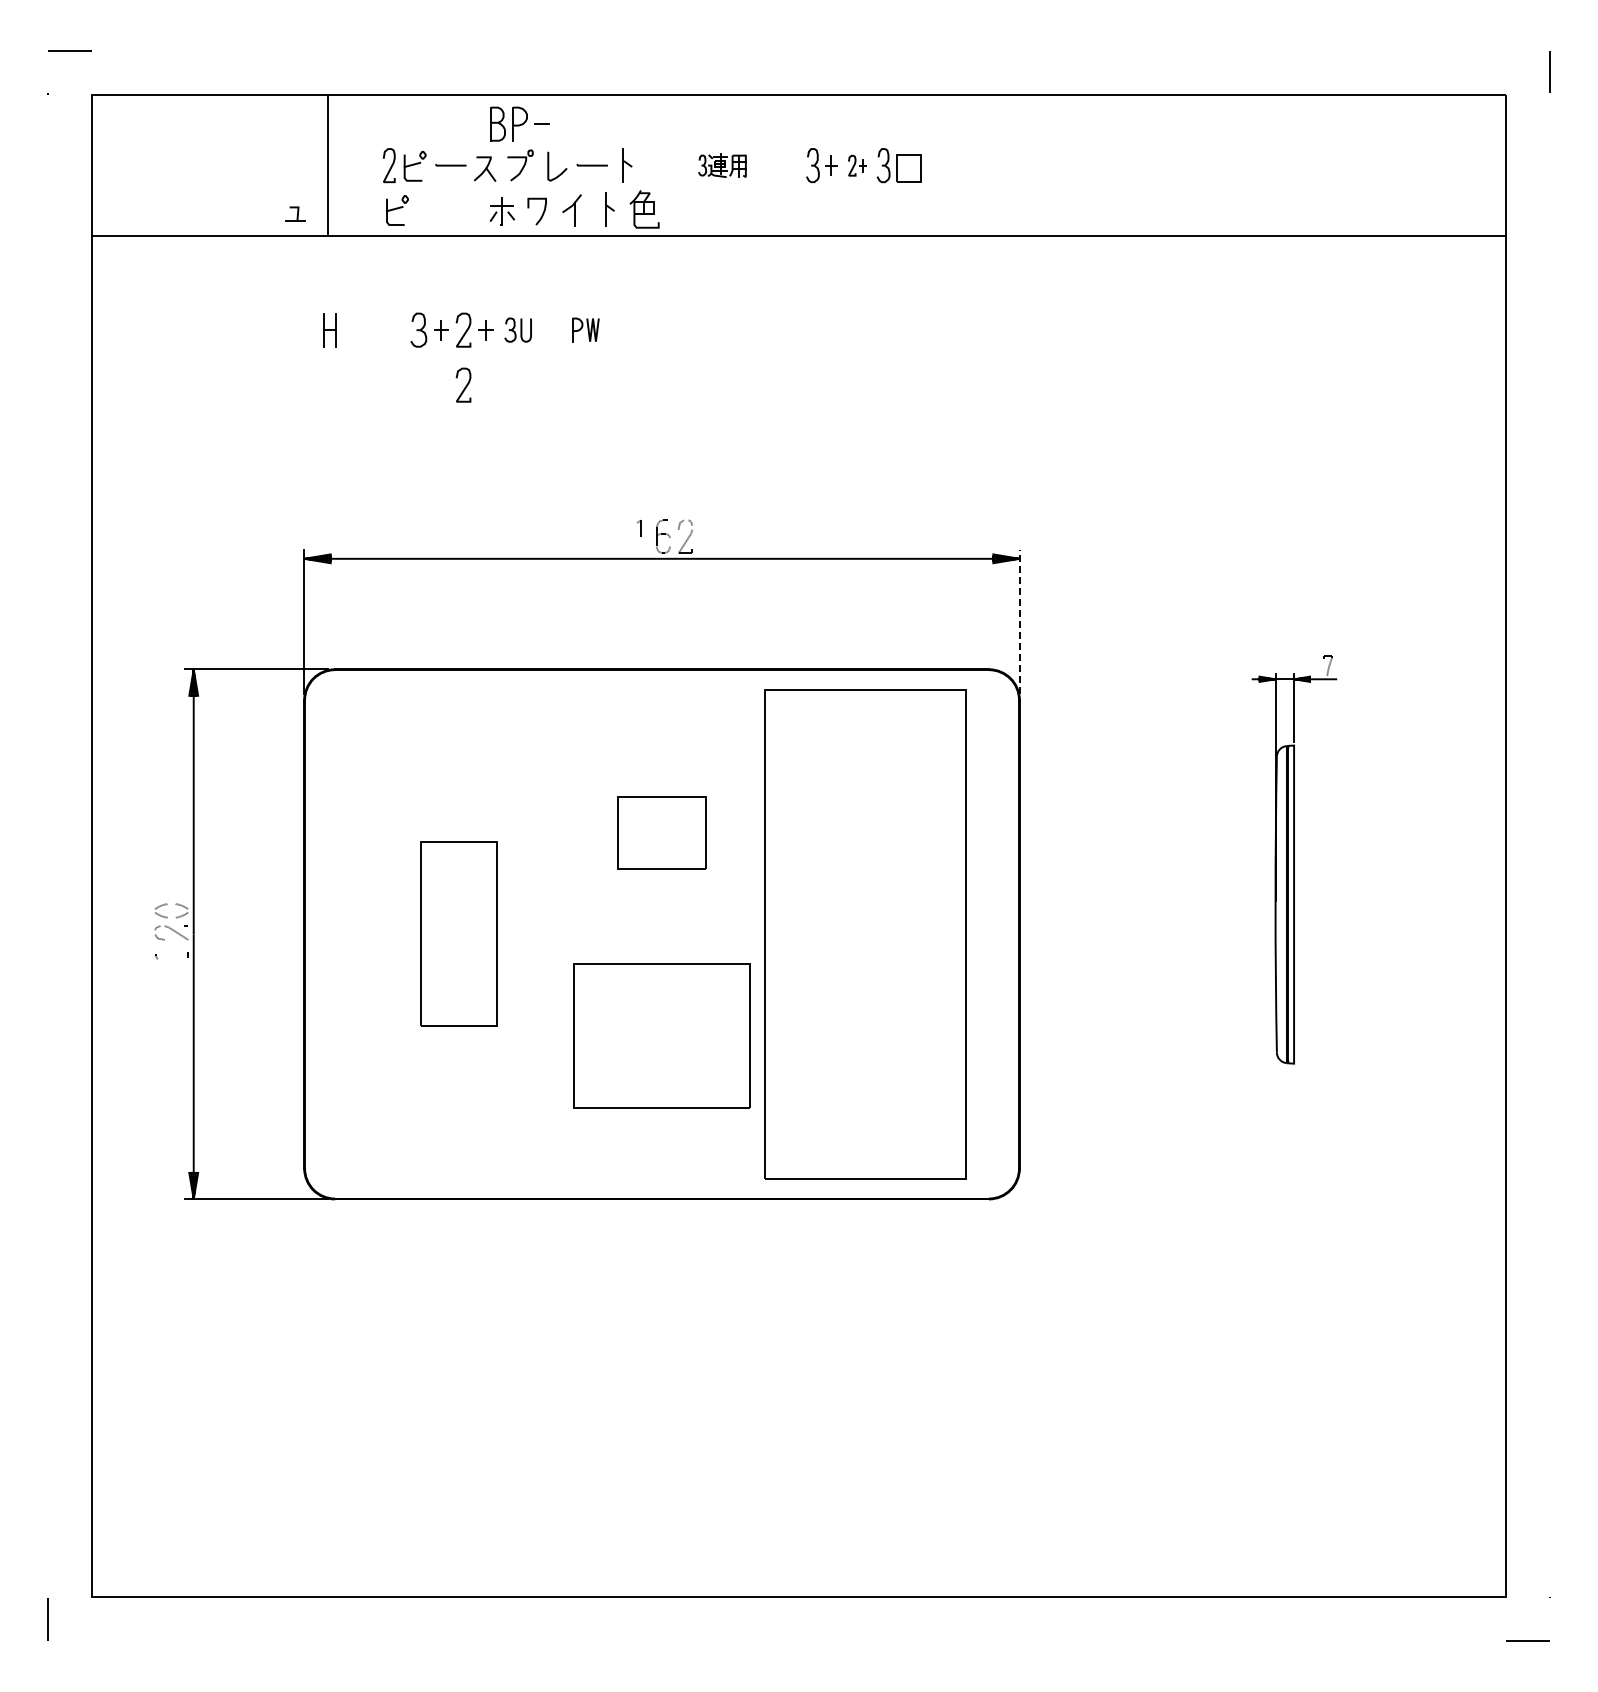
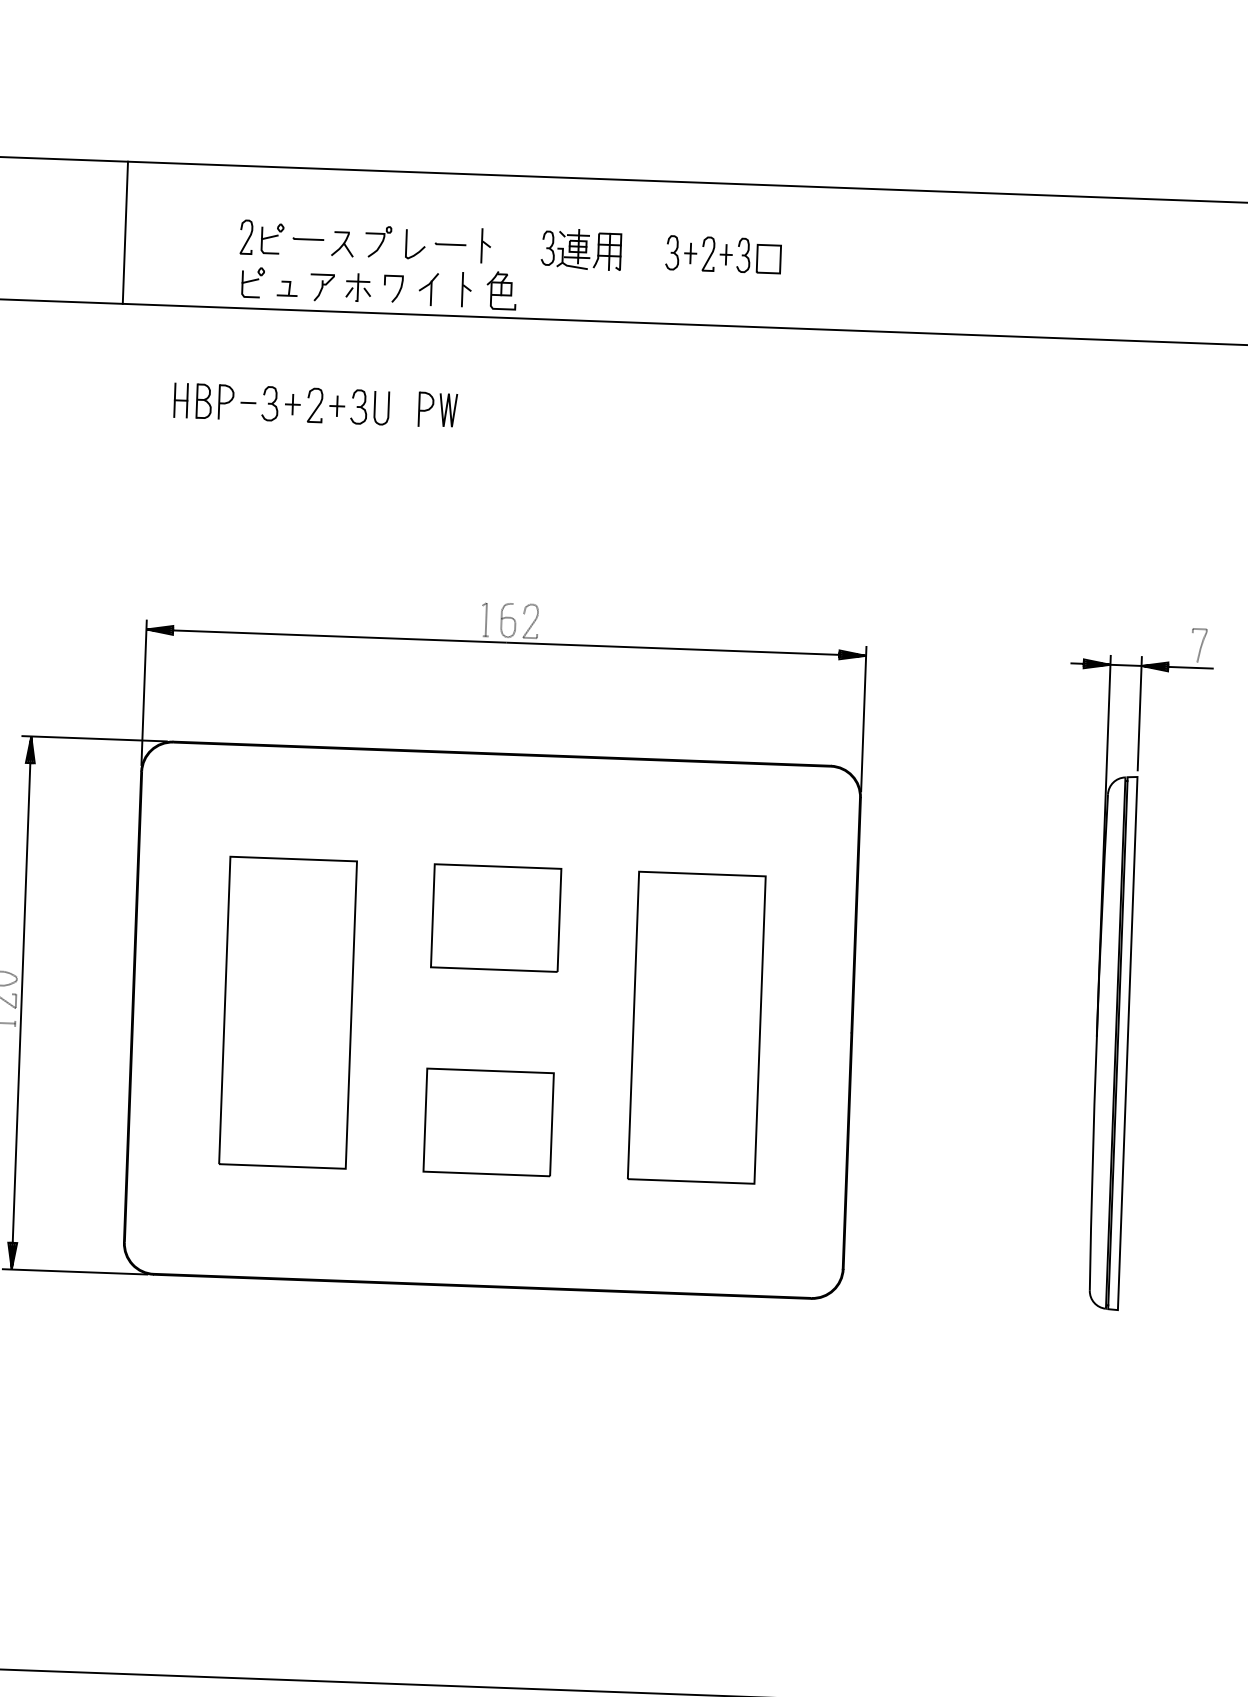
part: (519, 123) -> (225, 401), moved
line: (327, 165) -> (125, 232), moved
part: (722, 165) -> (581, 249), size x1.67
part: (857, 165) -> (717, 254), size x1.67
part: (466, 212) -> (322, 287), added
part: (295, 213) -> (287, 287), moved
part: (517, 329) -> (369, 406), size x1.43
part: (585, 329) -> (437, 409), size x1.43
curve: (465, 385) -> (315, 461), removed
line: (1019, 621) -> (863, 718), dashed -> solid
part: (661, 832) -> (495, 917), size x1.43
part: (1294, 859) -> (1131, 968), size x1.67
part: (458, 933) -> (287, 1011), size x1.67
part: (864, 933) -> (696, 1026), size x0.62
part: (661, 1035) -> (488, 1121), size x0.71

